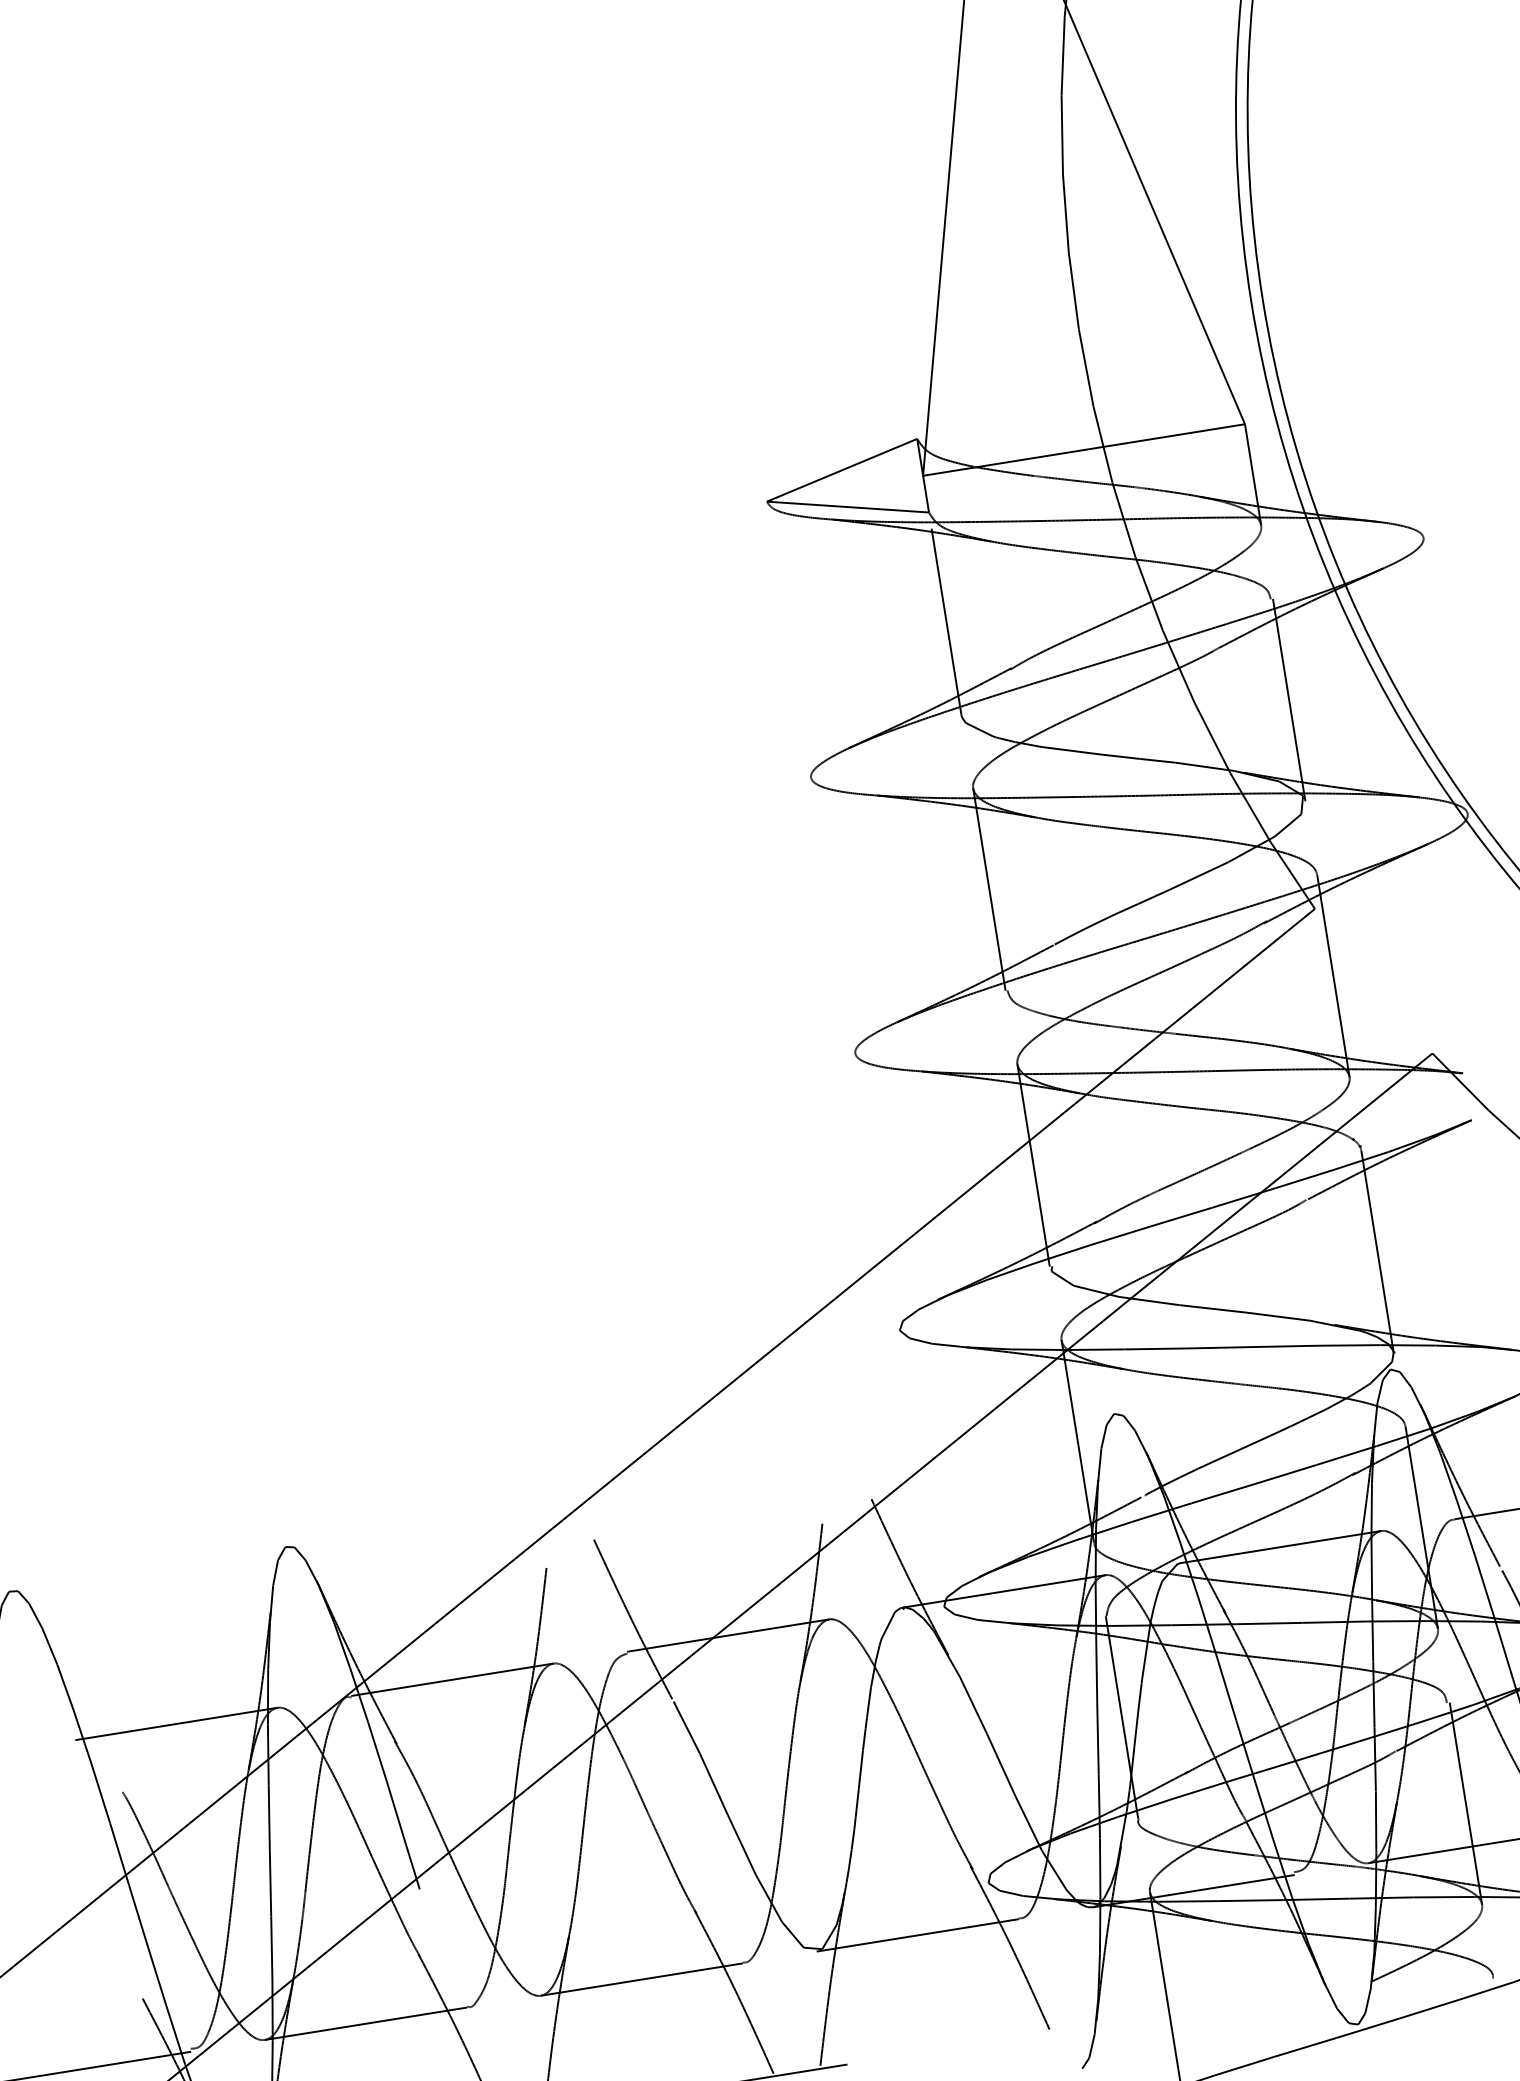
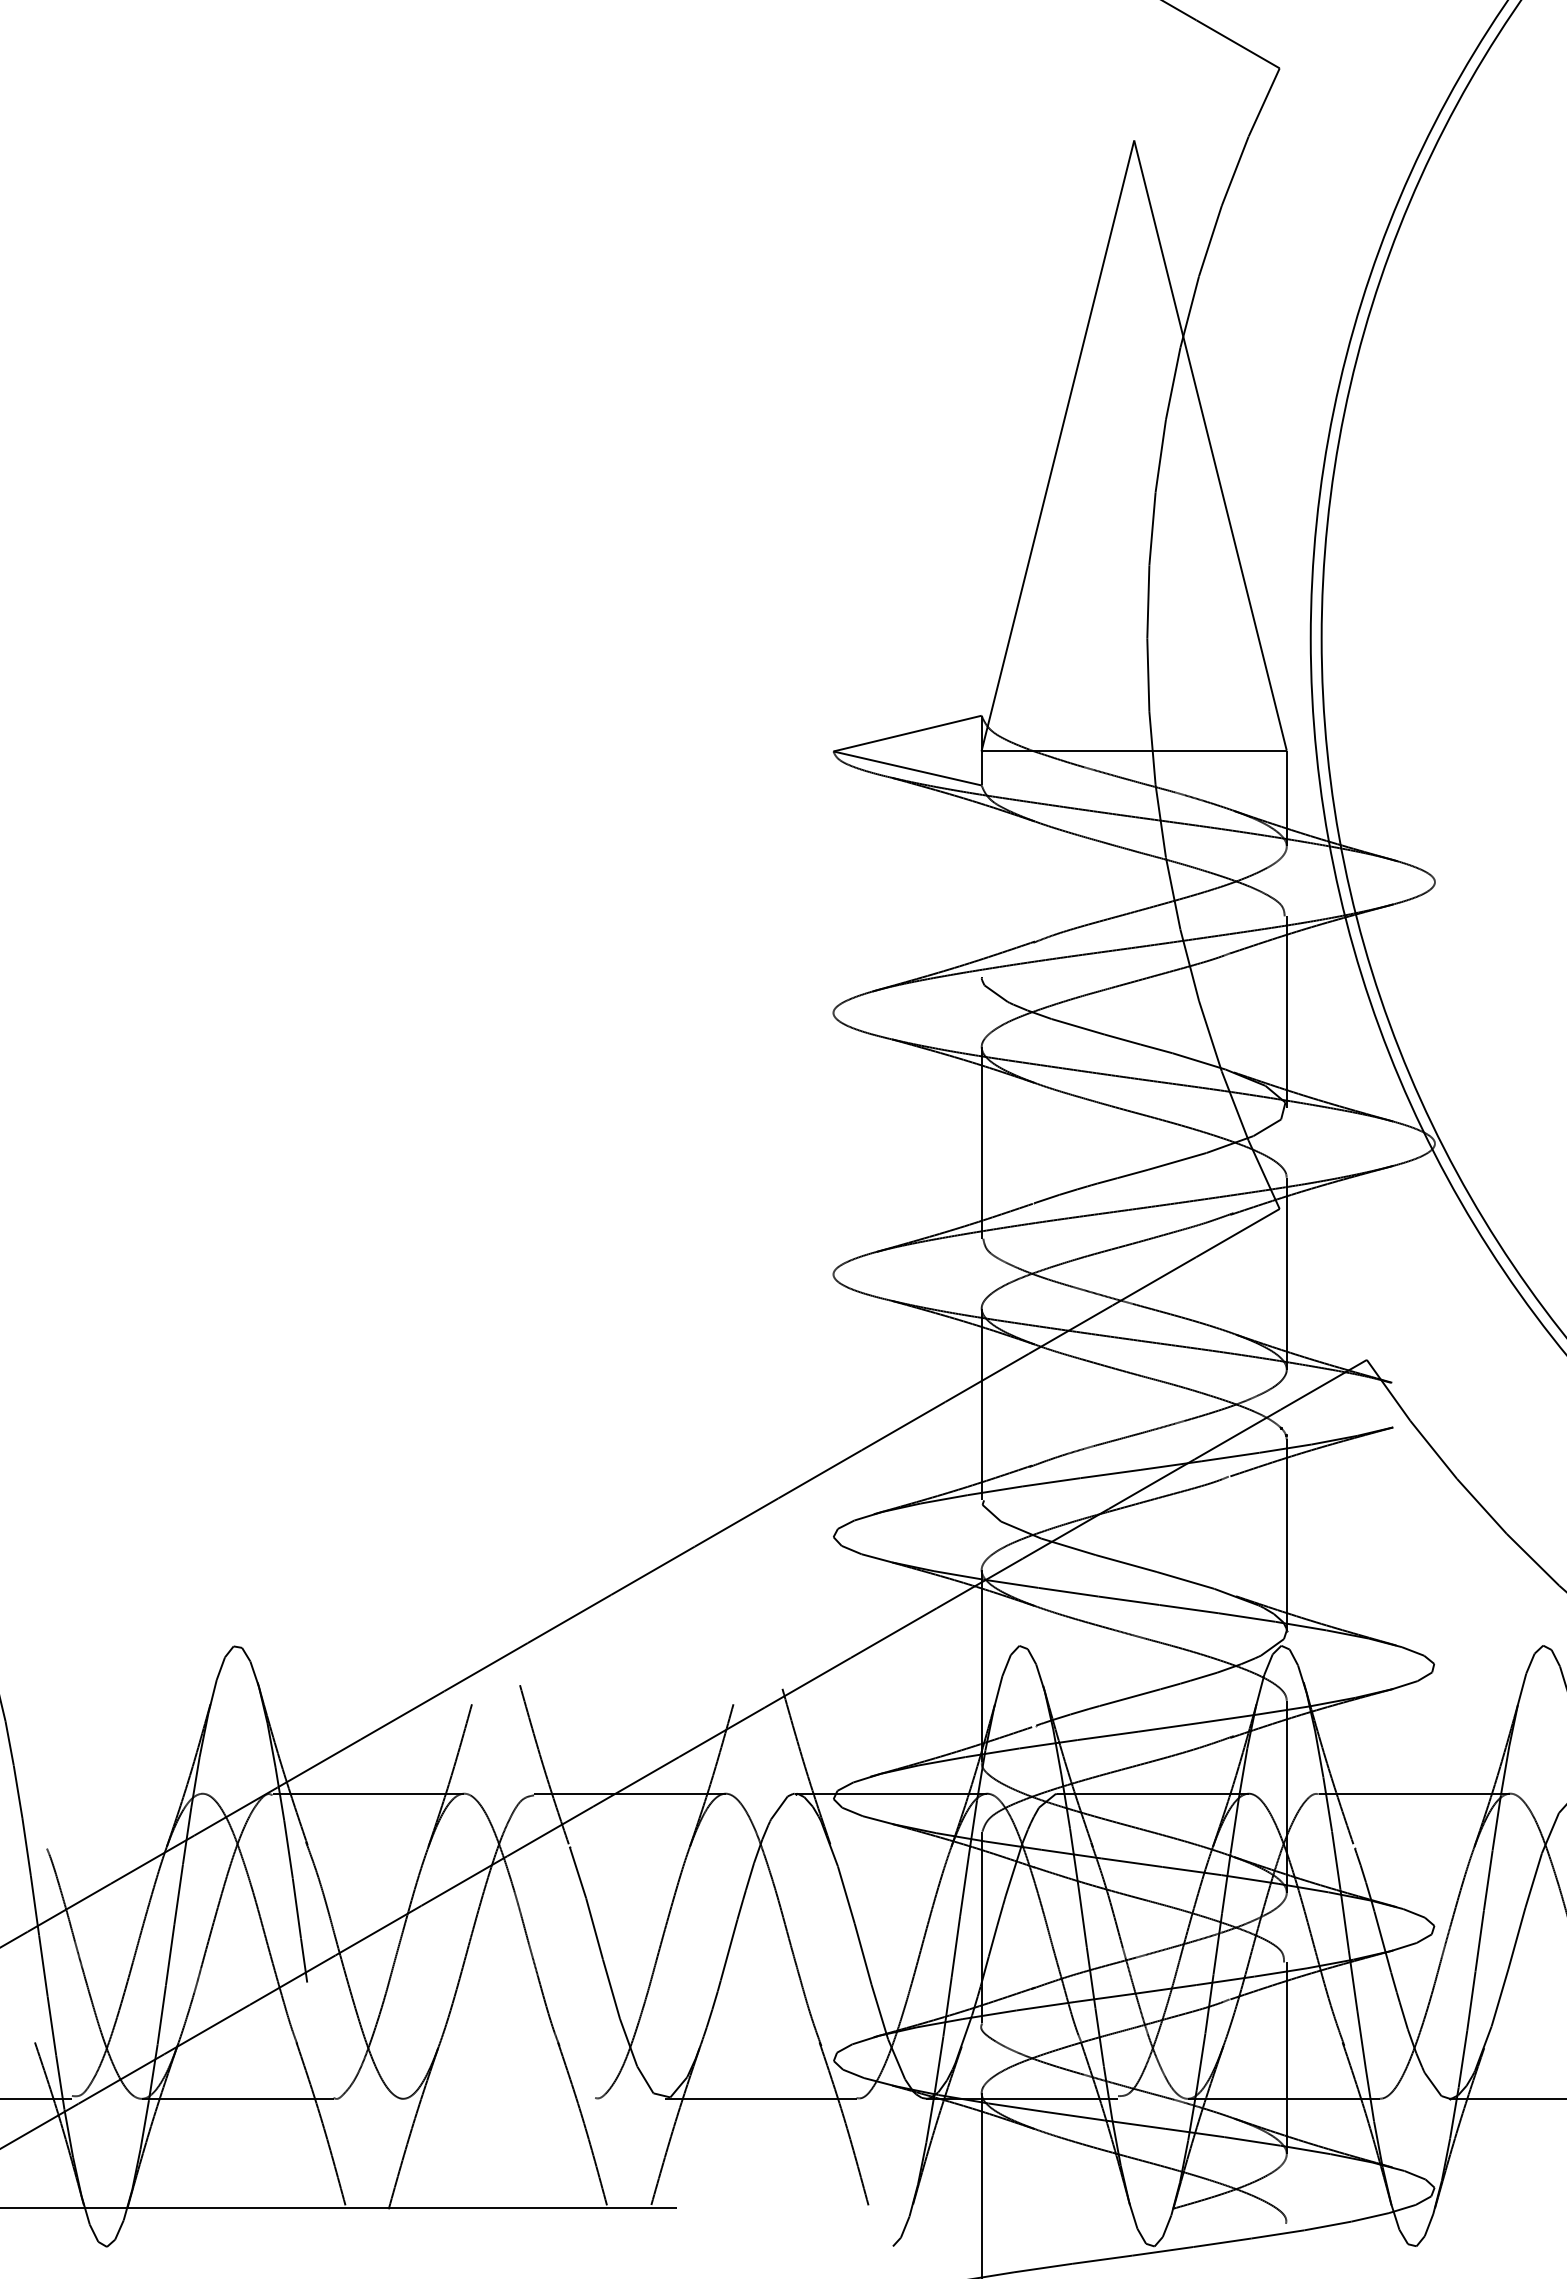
line: (946, 621) -> (981, 888), removed
line: (176, 1723) -> (106, 1793), removed
line: (642, 1979) -> (499, 2098), removed

